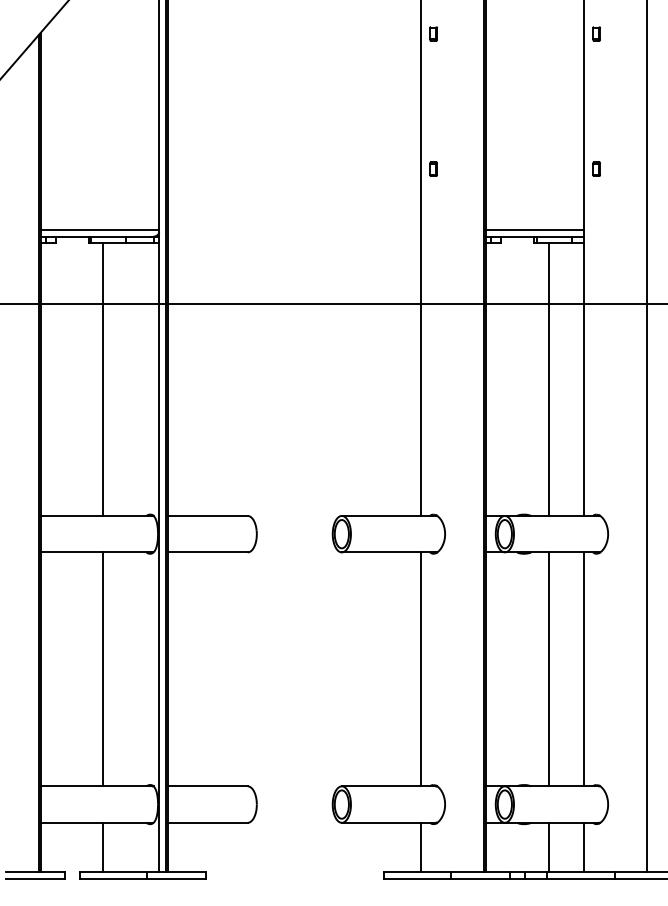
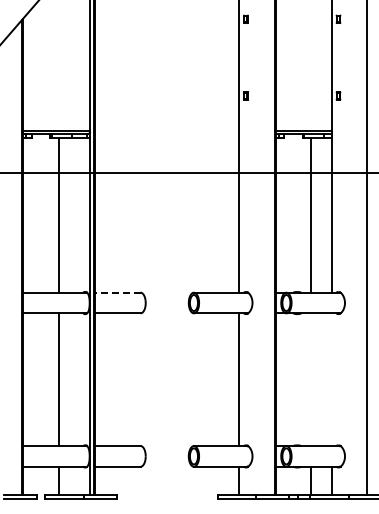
line: (208, 515) -> (118, 292), solid -> dashed
line: (549, 668) -> (311, 379), removed
line: (584, 668) -> (331, 379), removed

